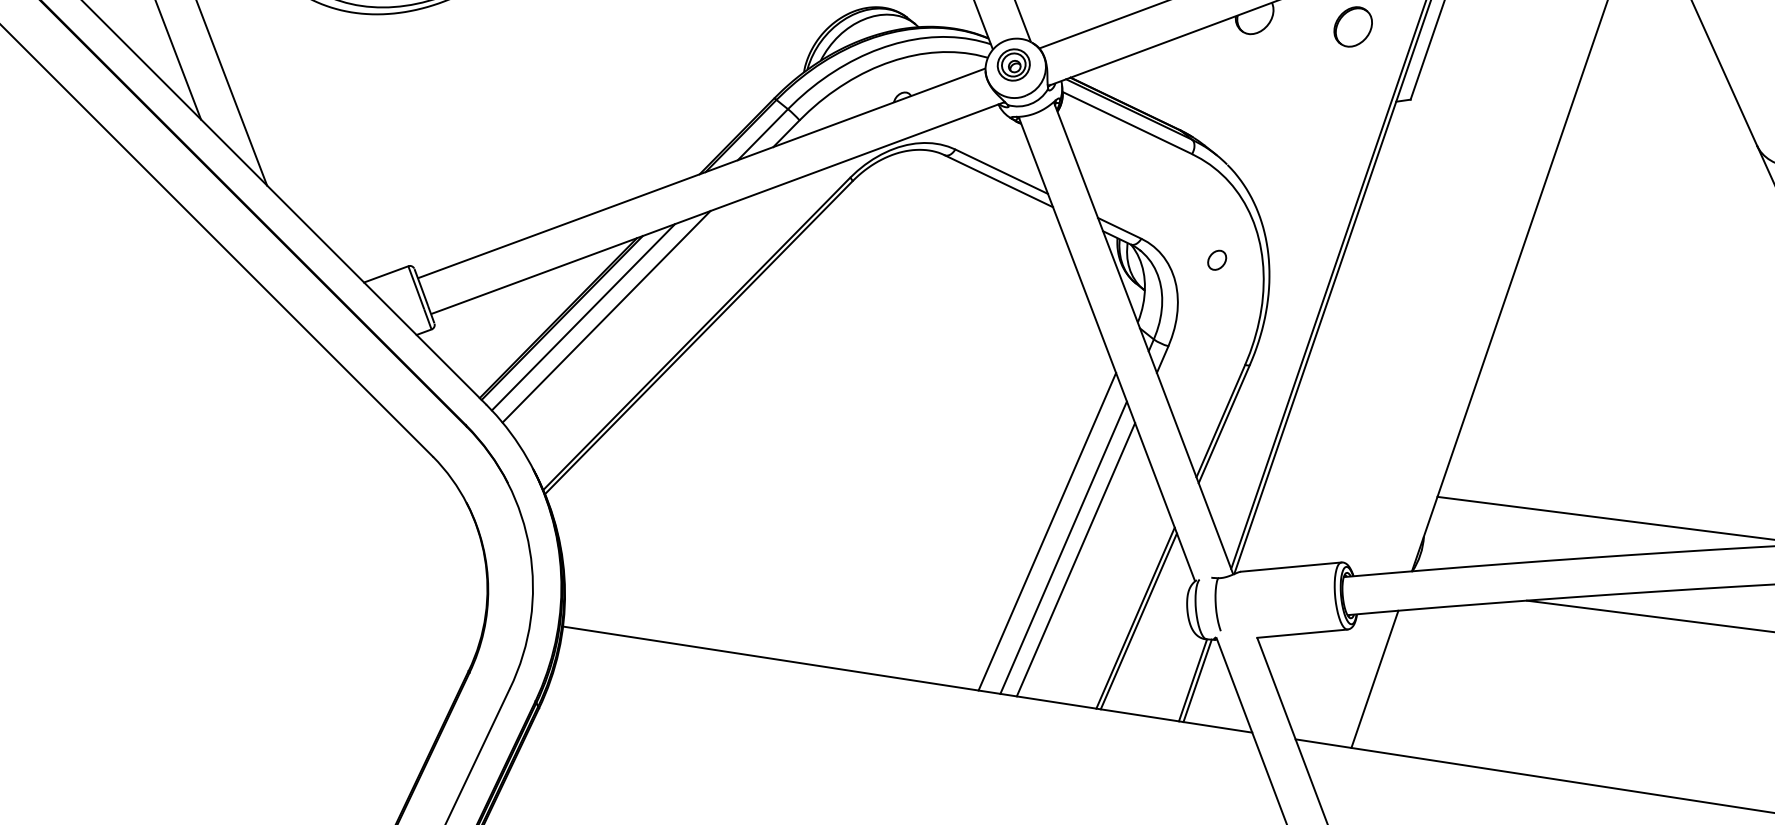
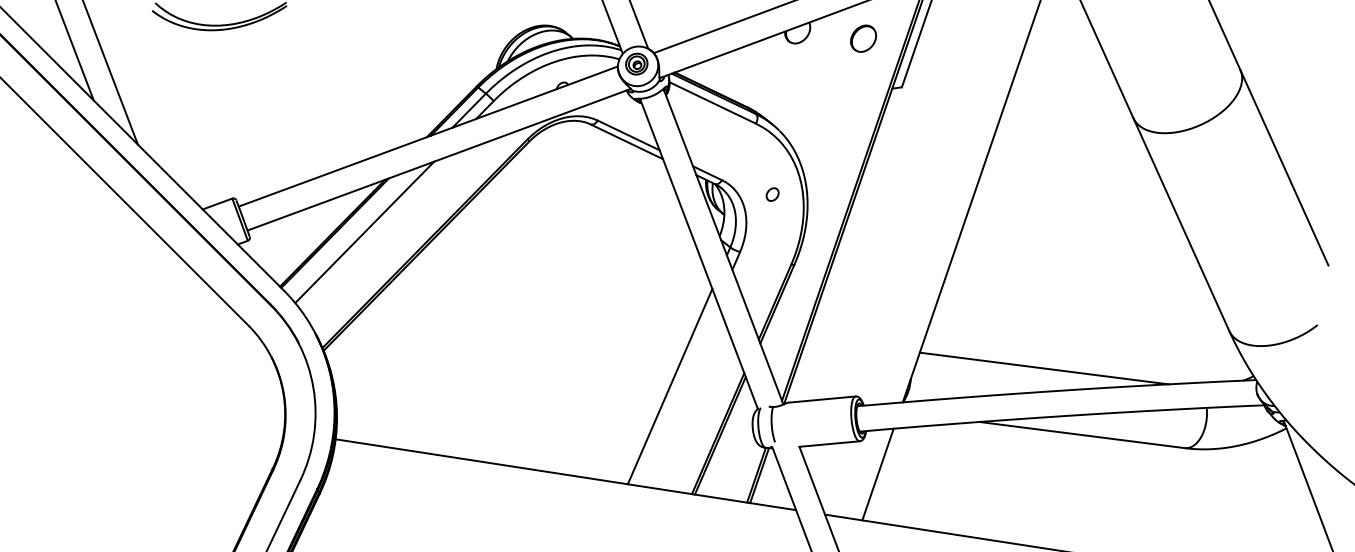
line: (583, 317) -> (349, 232), removed
line: (1047, 531) -> (659, 375), removed
line: (1074, 559) -> (677, 394), removed

